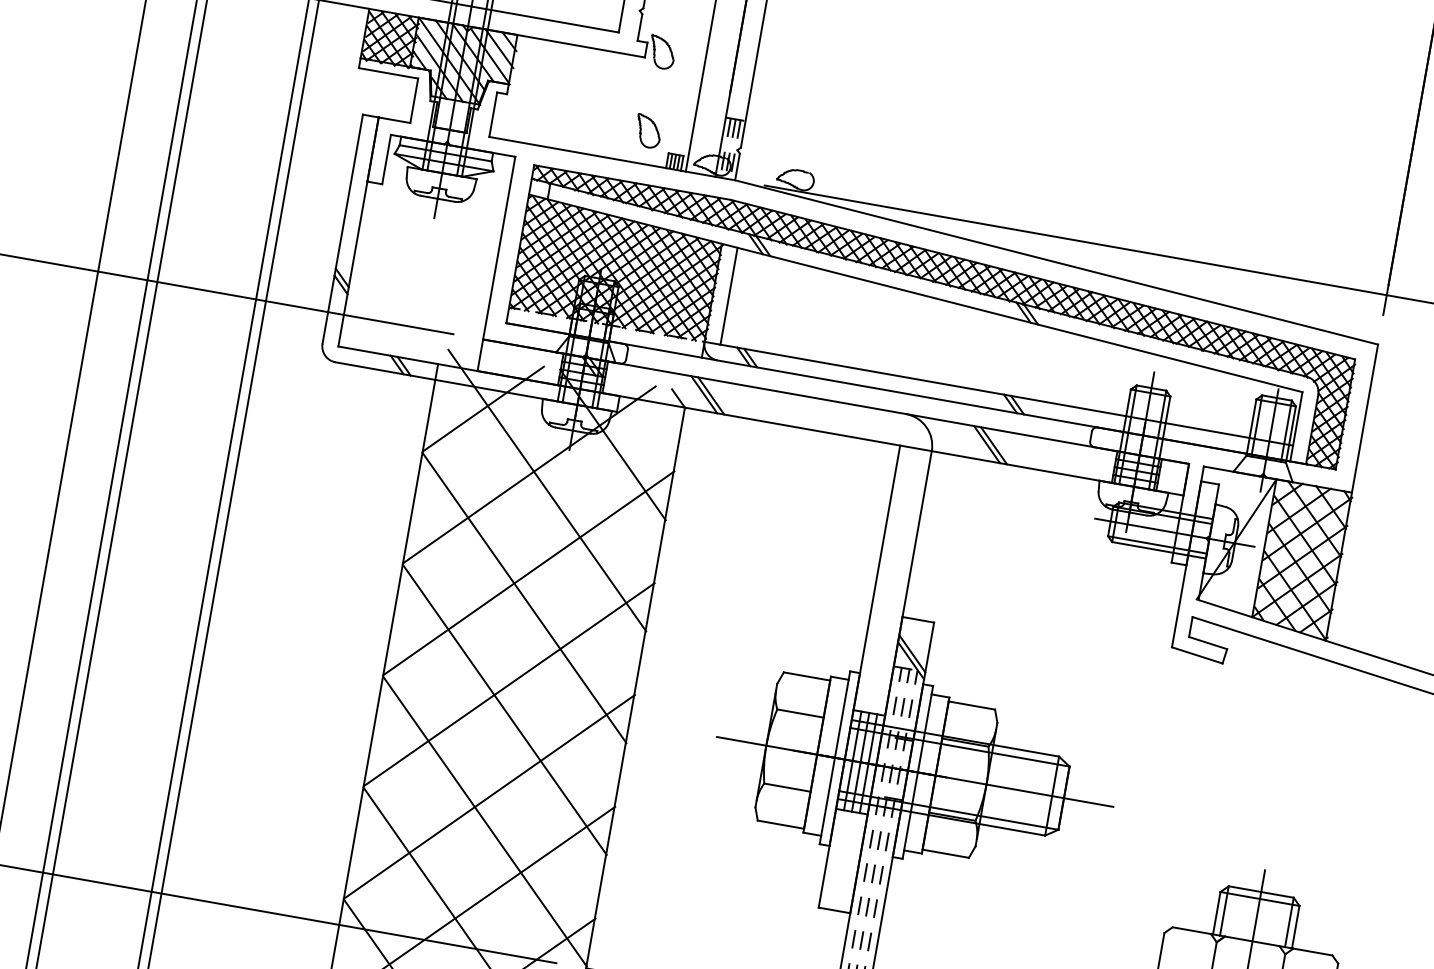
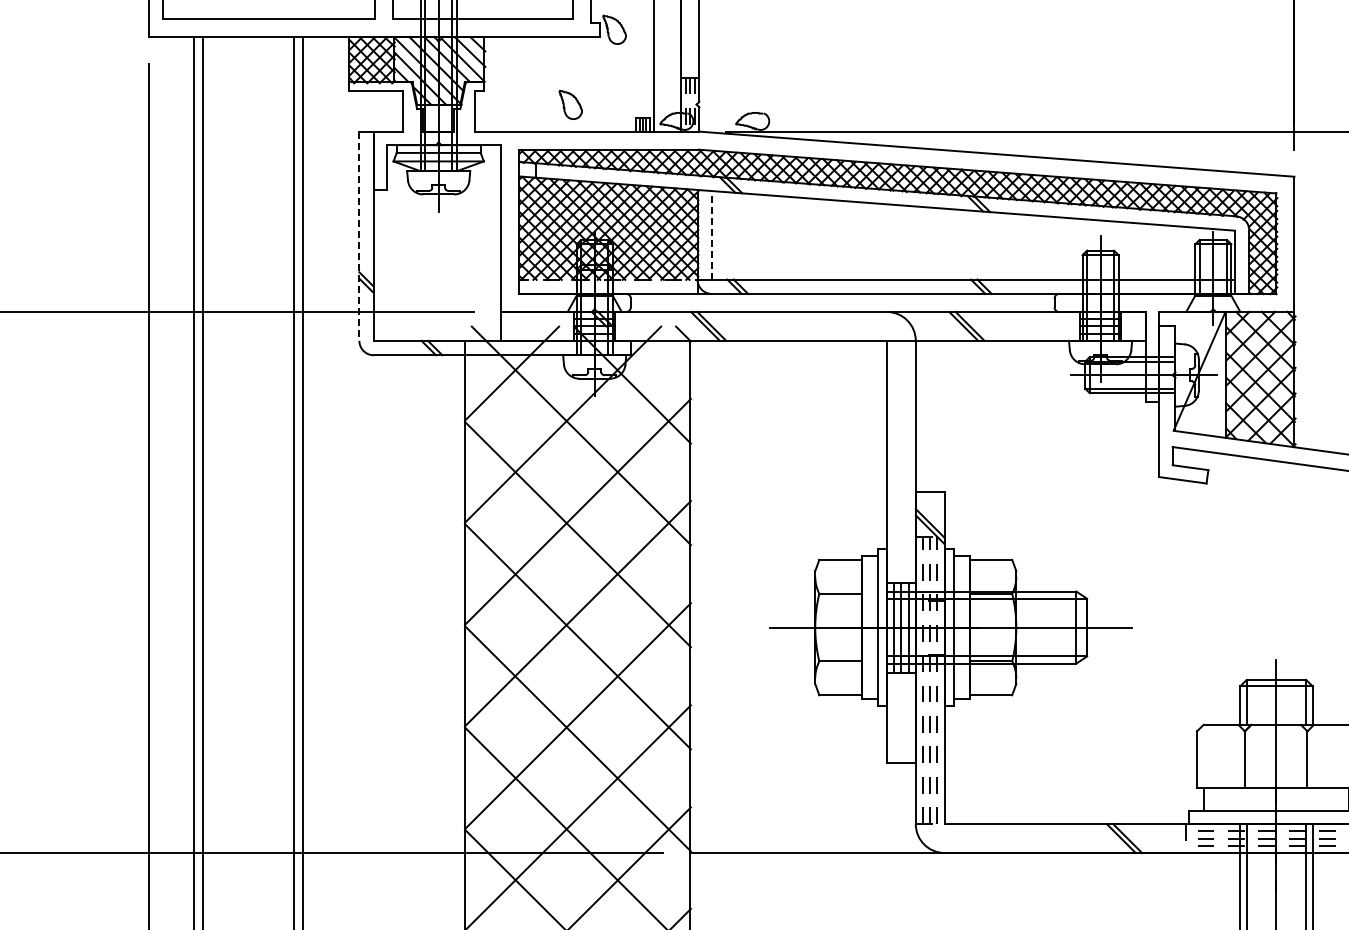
part: (648, 130) -> (570, 104), moved
line: (342, 229) -> (359, 236), solid -> dashed
line: (729, 295) -> (712, 234), solid -> dashed

